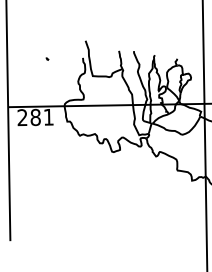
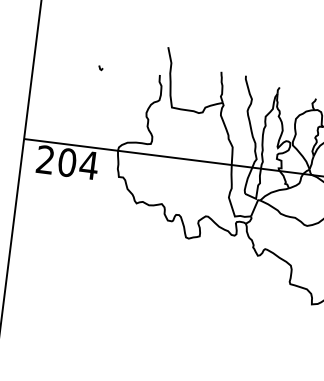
text: (42, 116) -> (78, 162), 281 -> 204

